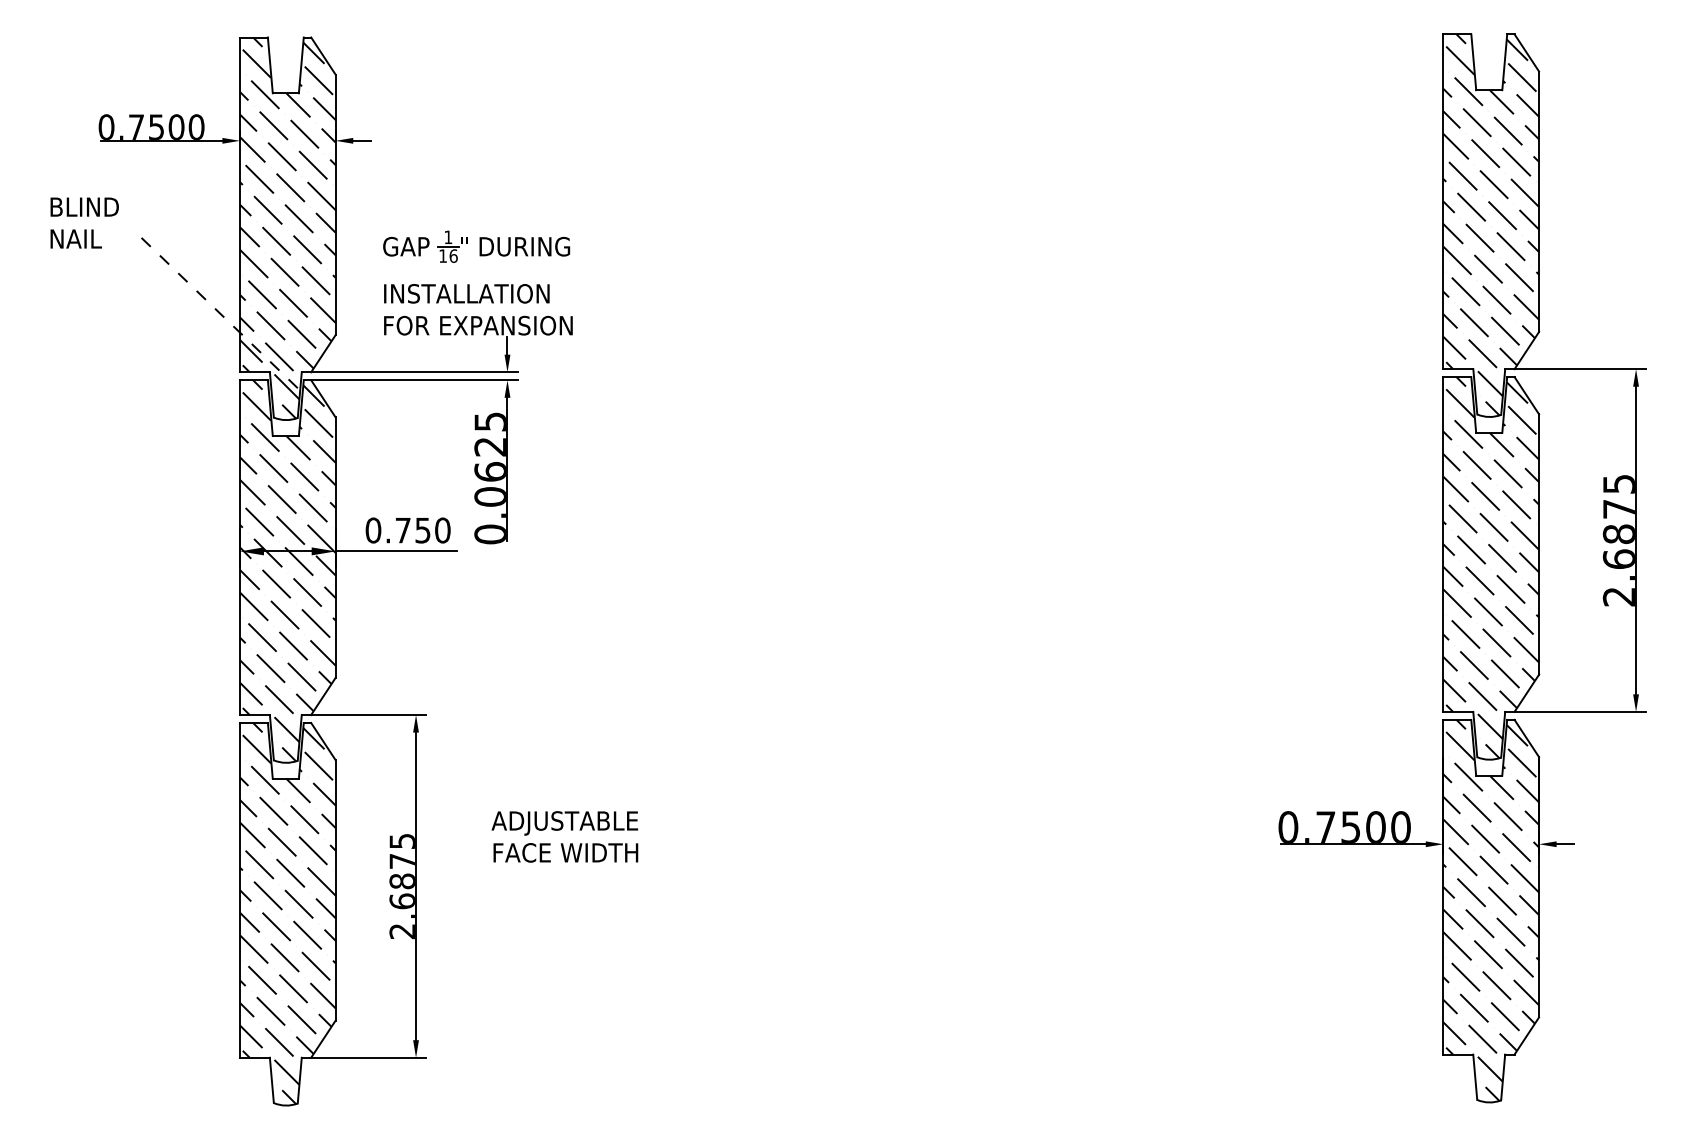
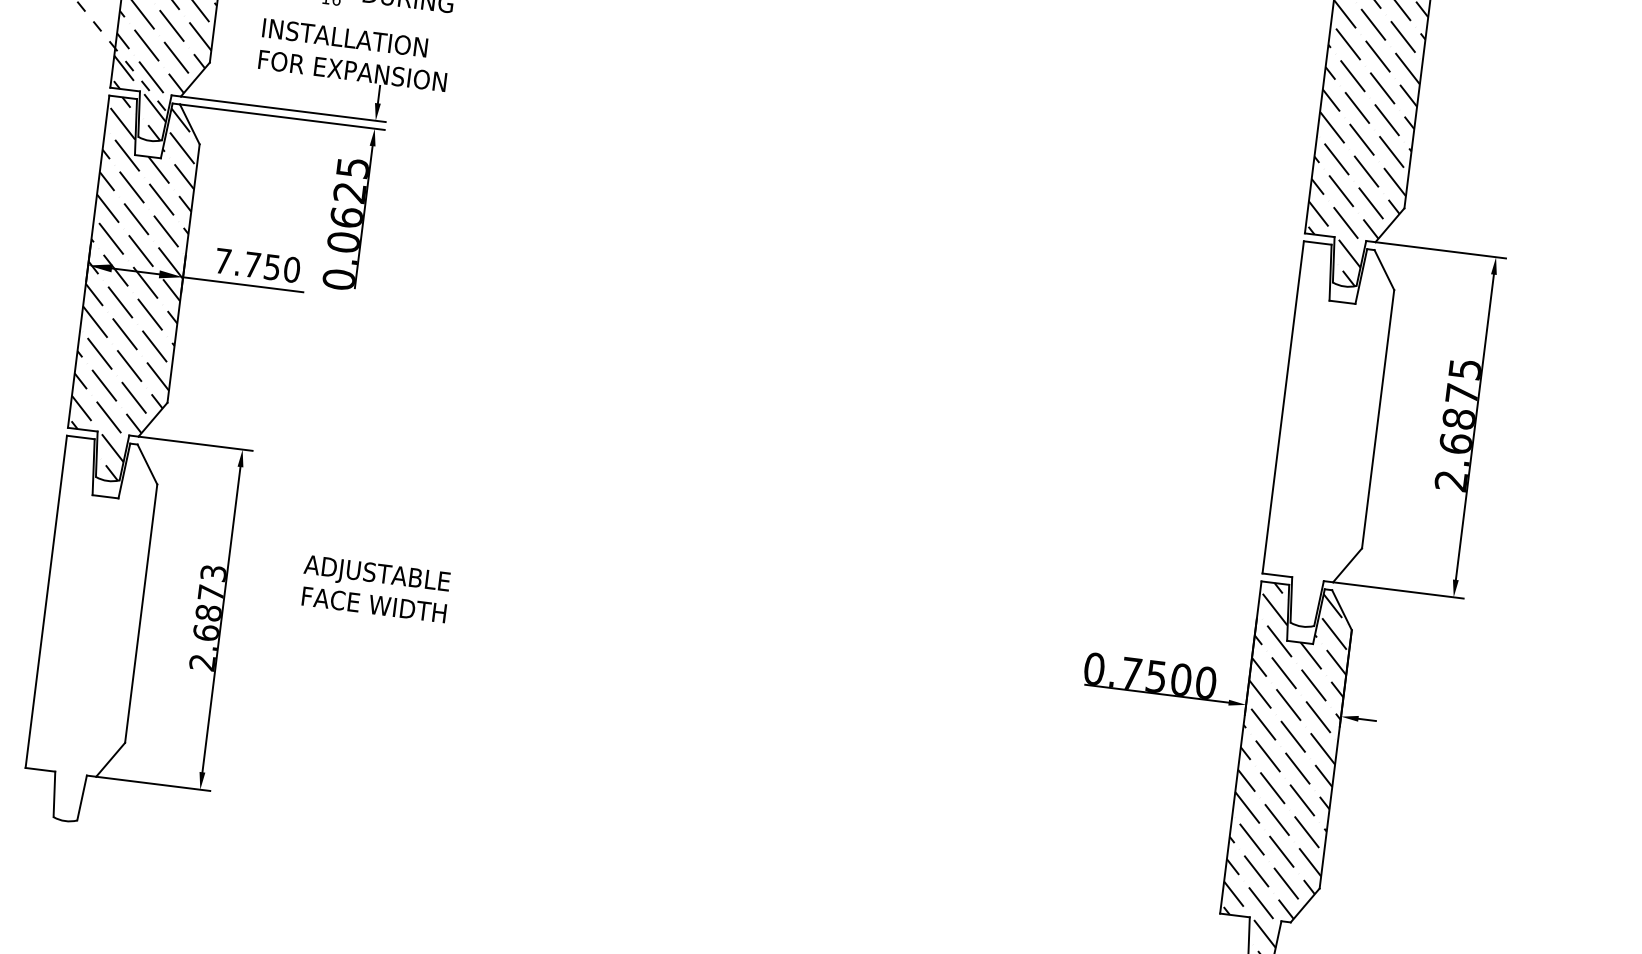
text: (373, 530) -> (223, 261), 0.750 -> 7.750
hatch: (1491, 567) -> (1328, 436), removed
text: (401, 840) -> (212, 572), 2.6875 -> 2.6873
hatch: (287, 913) -> (90, 630), removed

